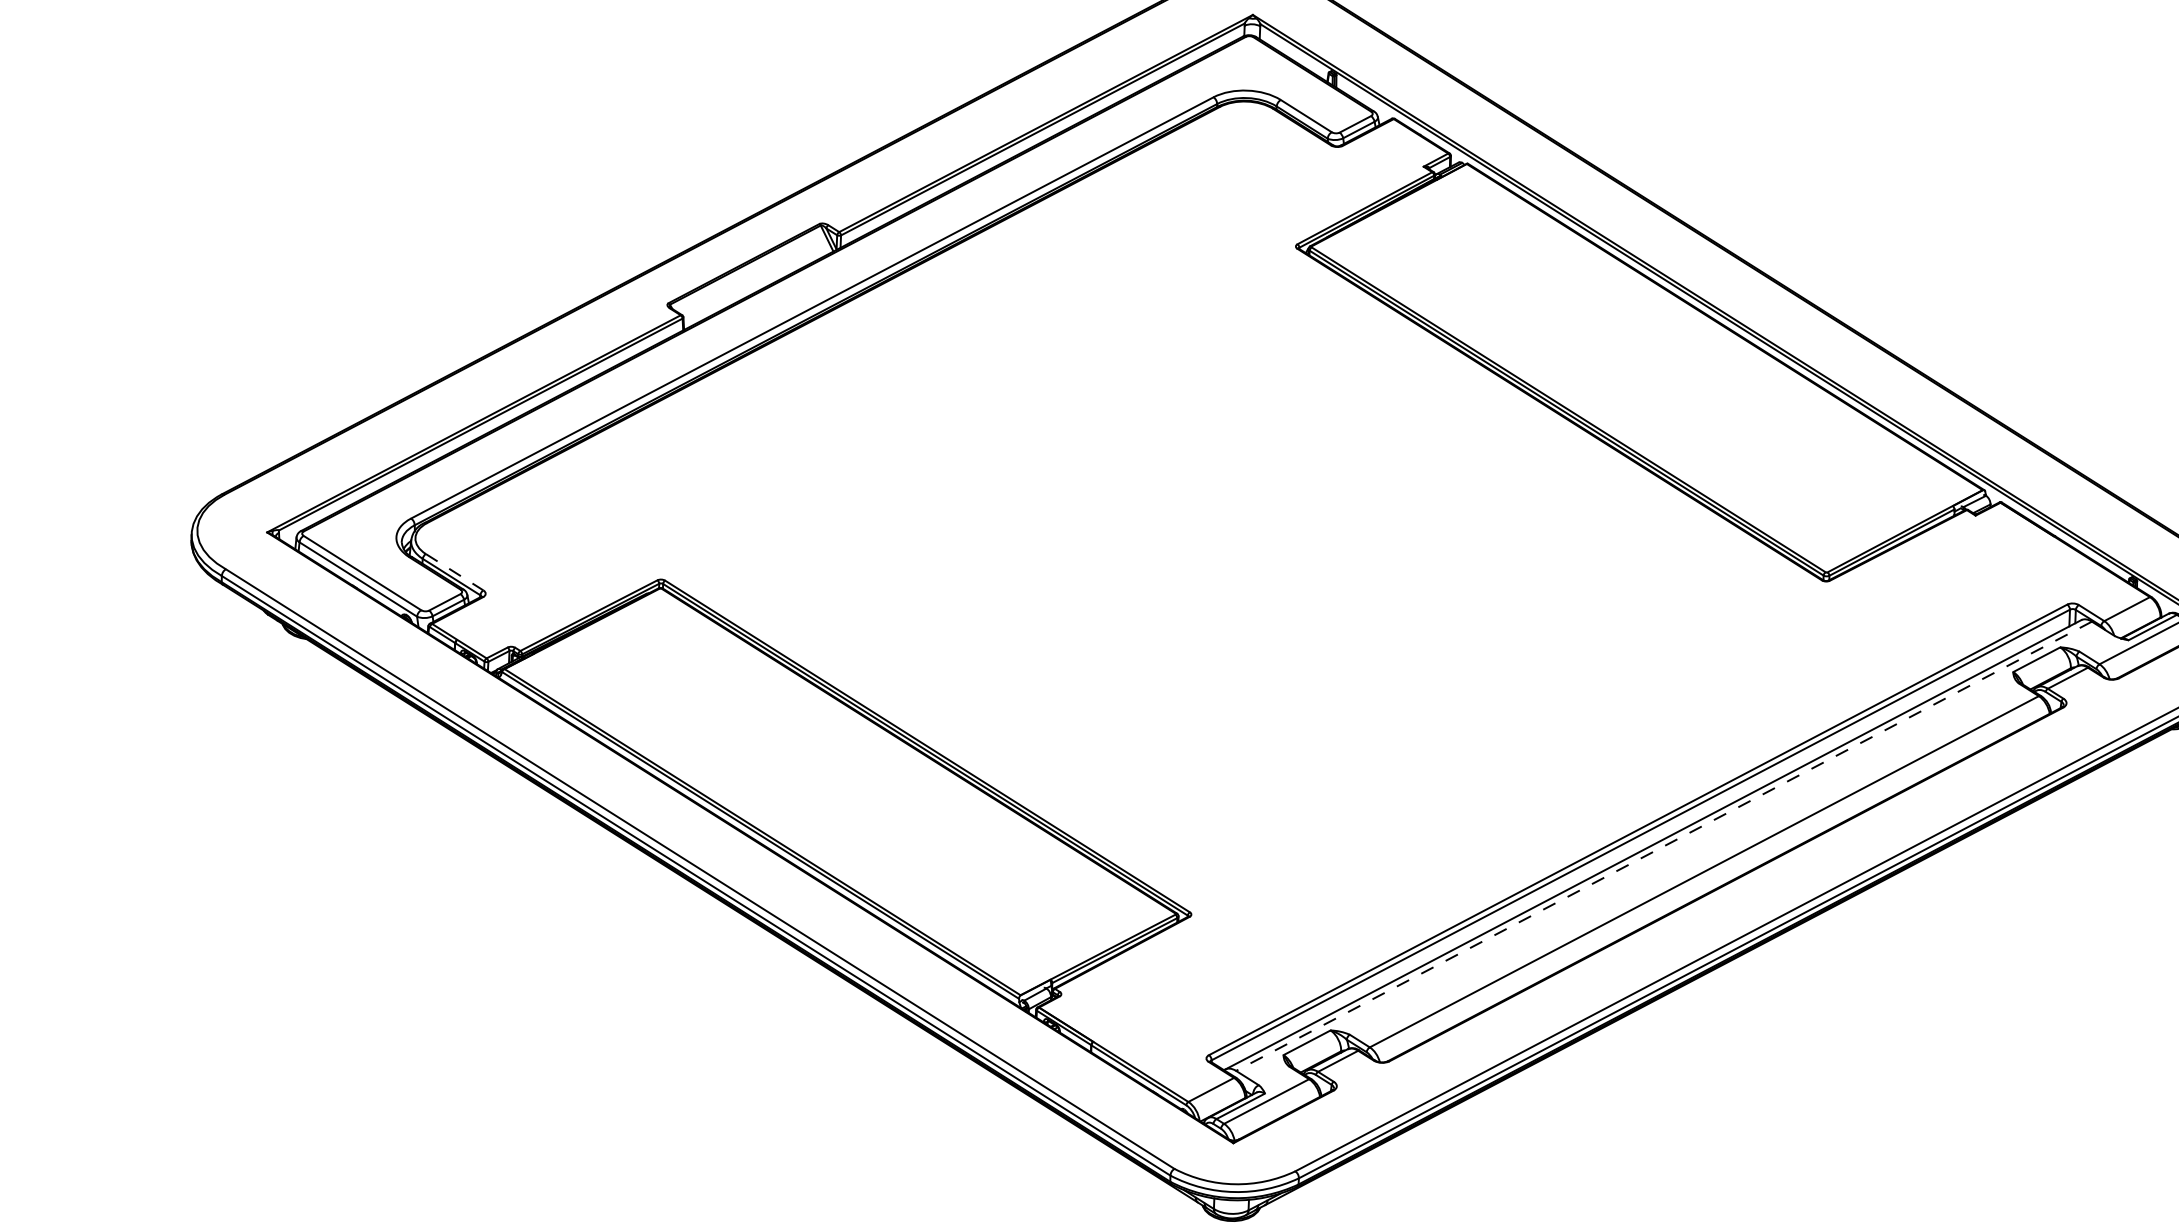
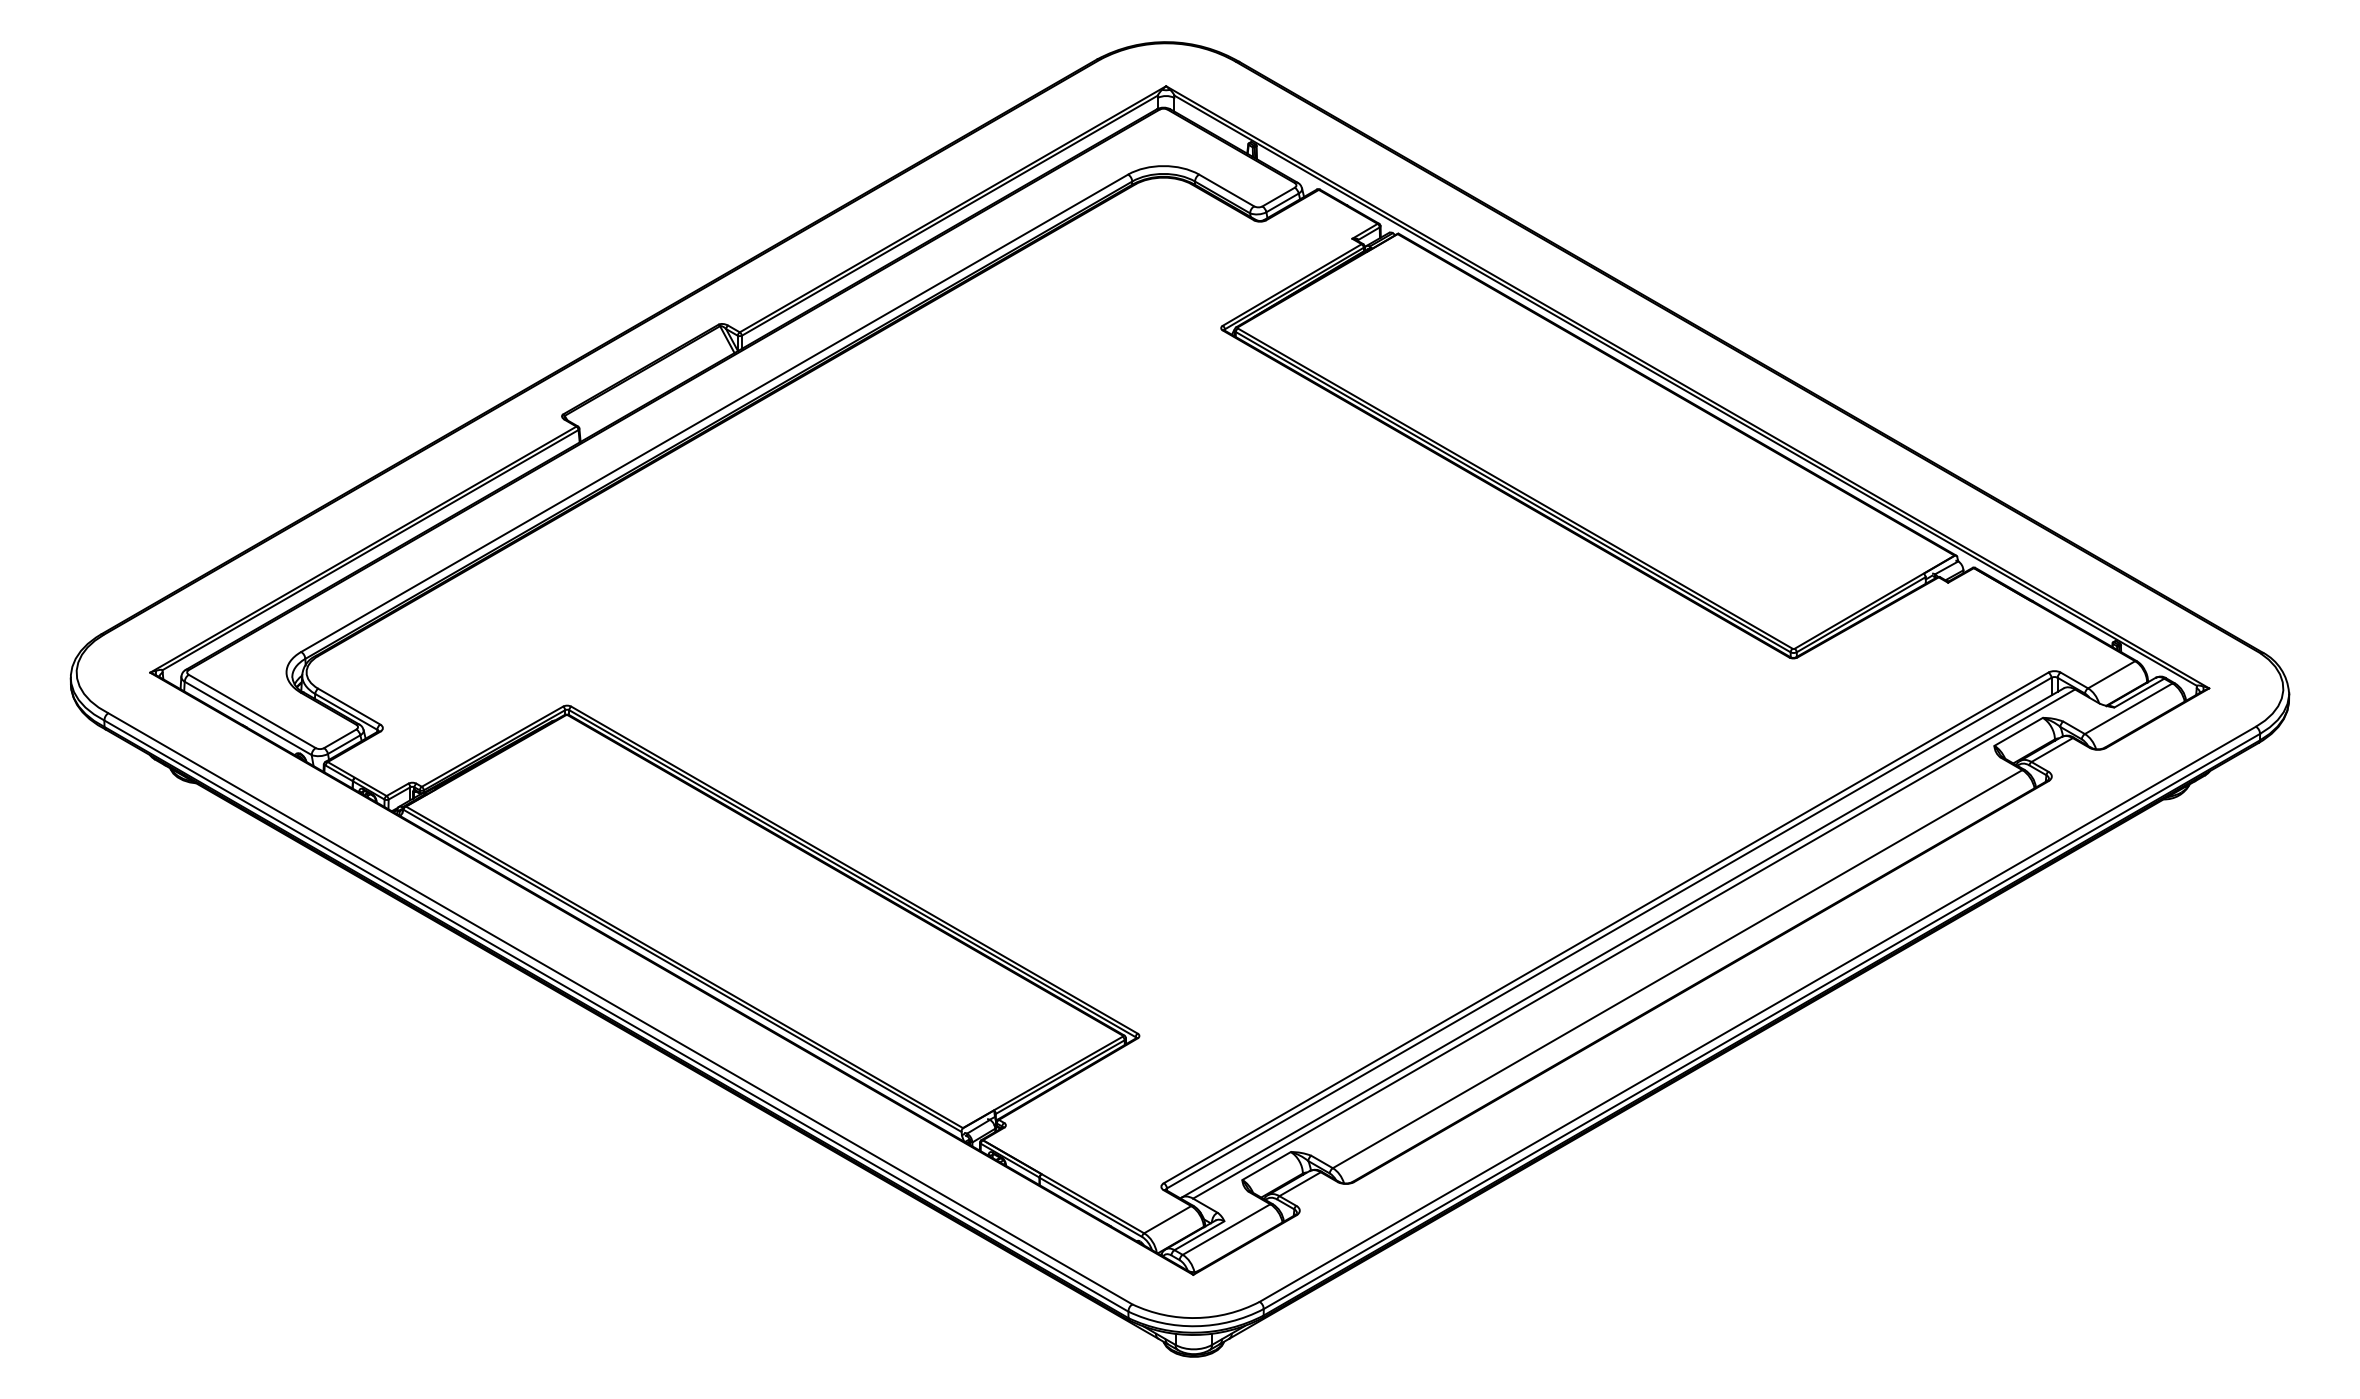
line: (454, 572) -> (349, 706), dashed -> solid
line: (1663, 846) -> (1633, 944), dashed -> solid

